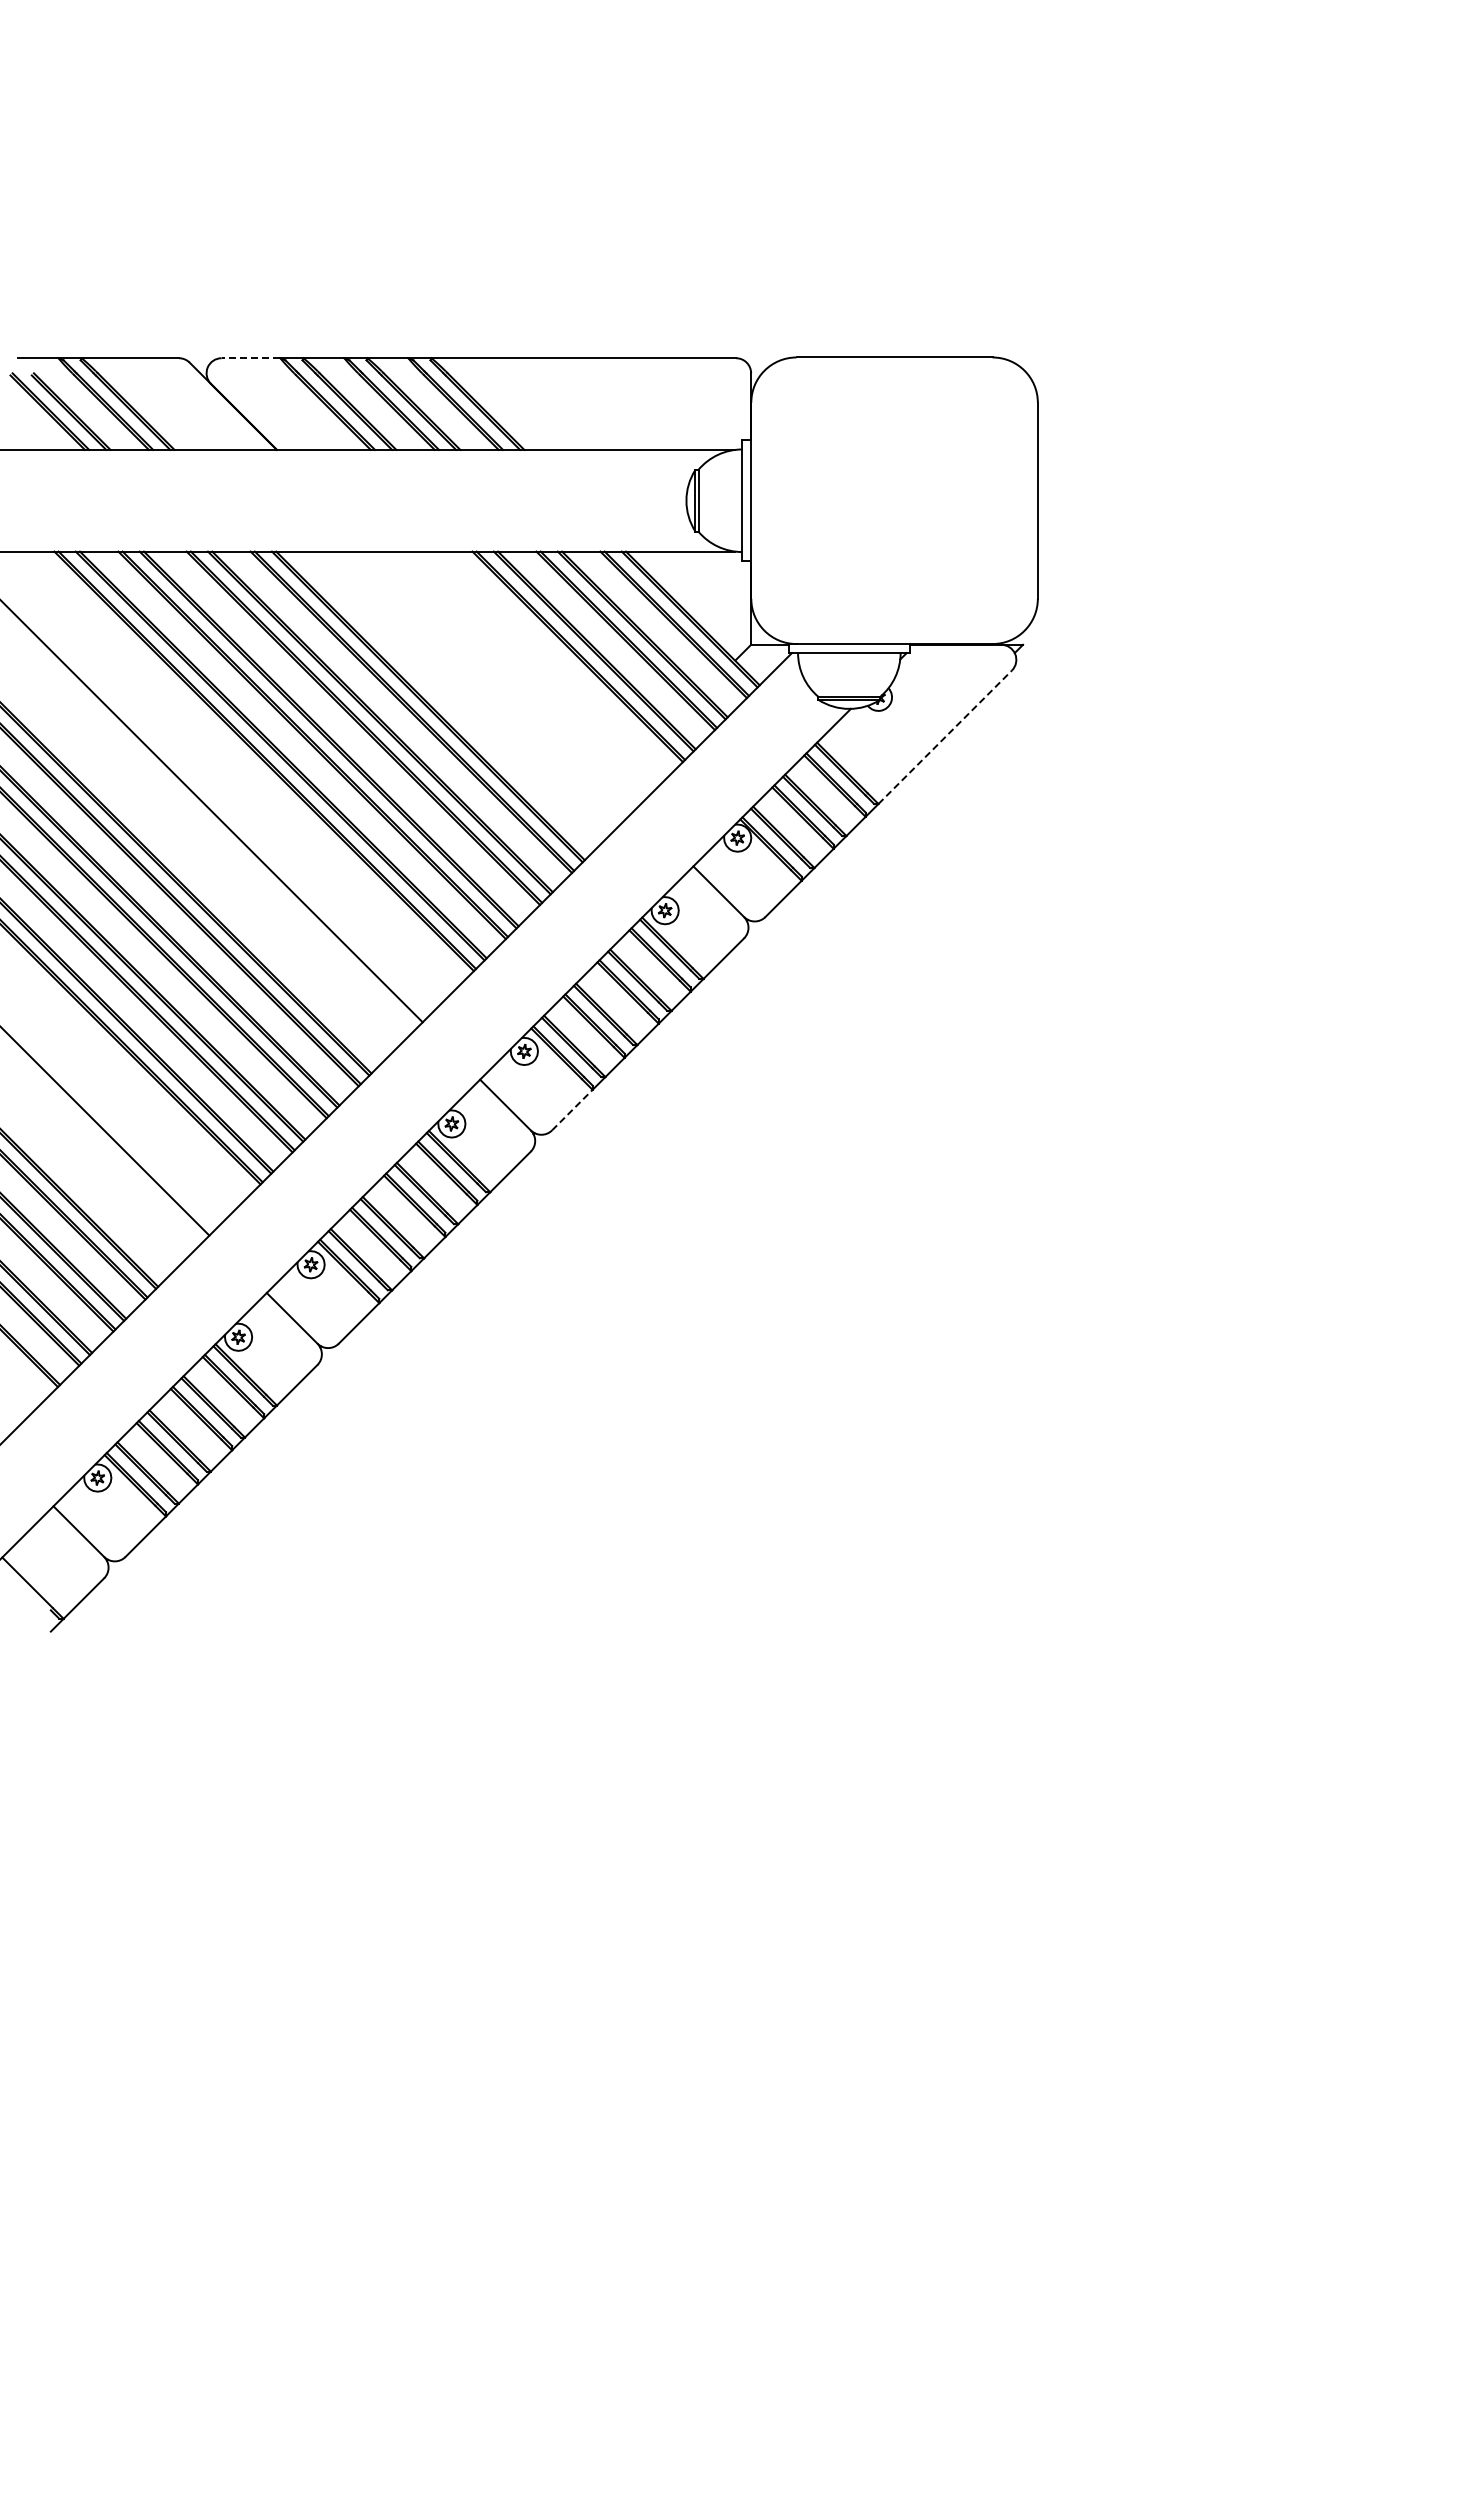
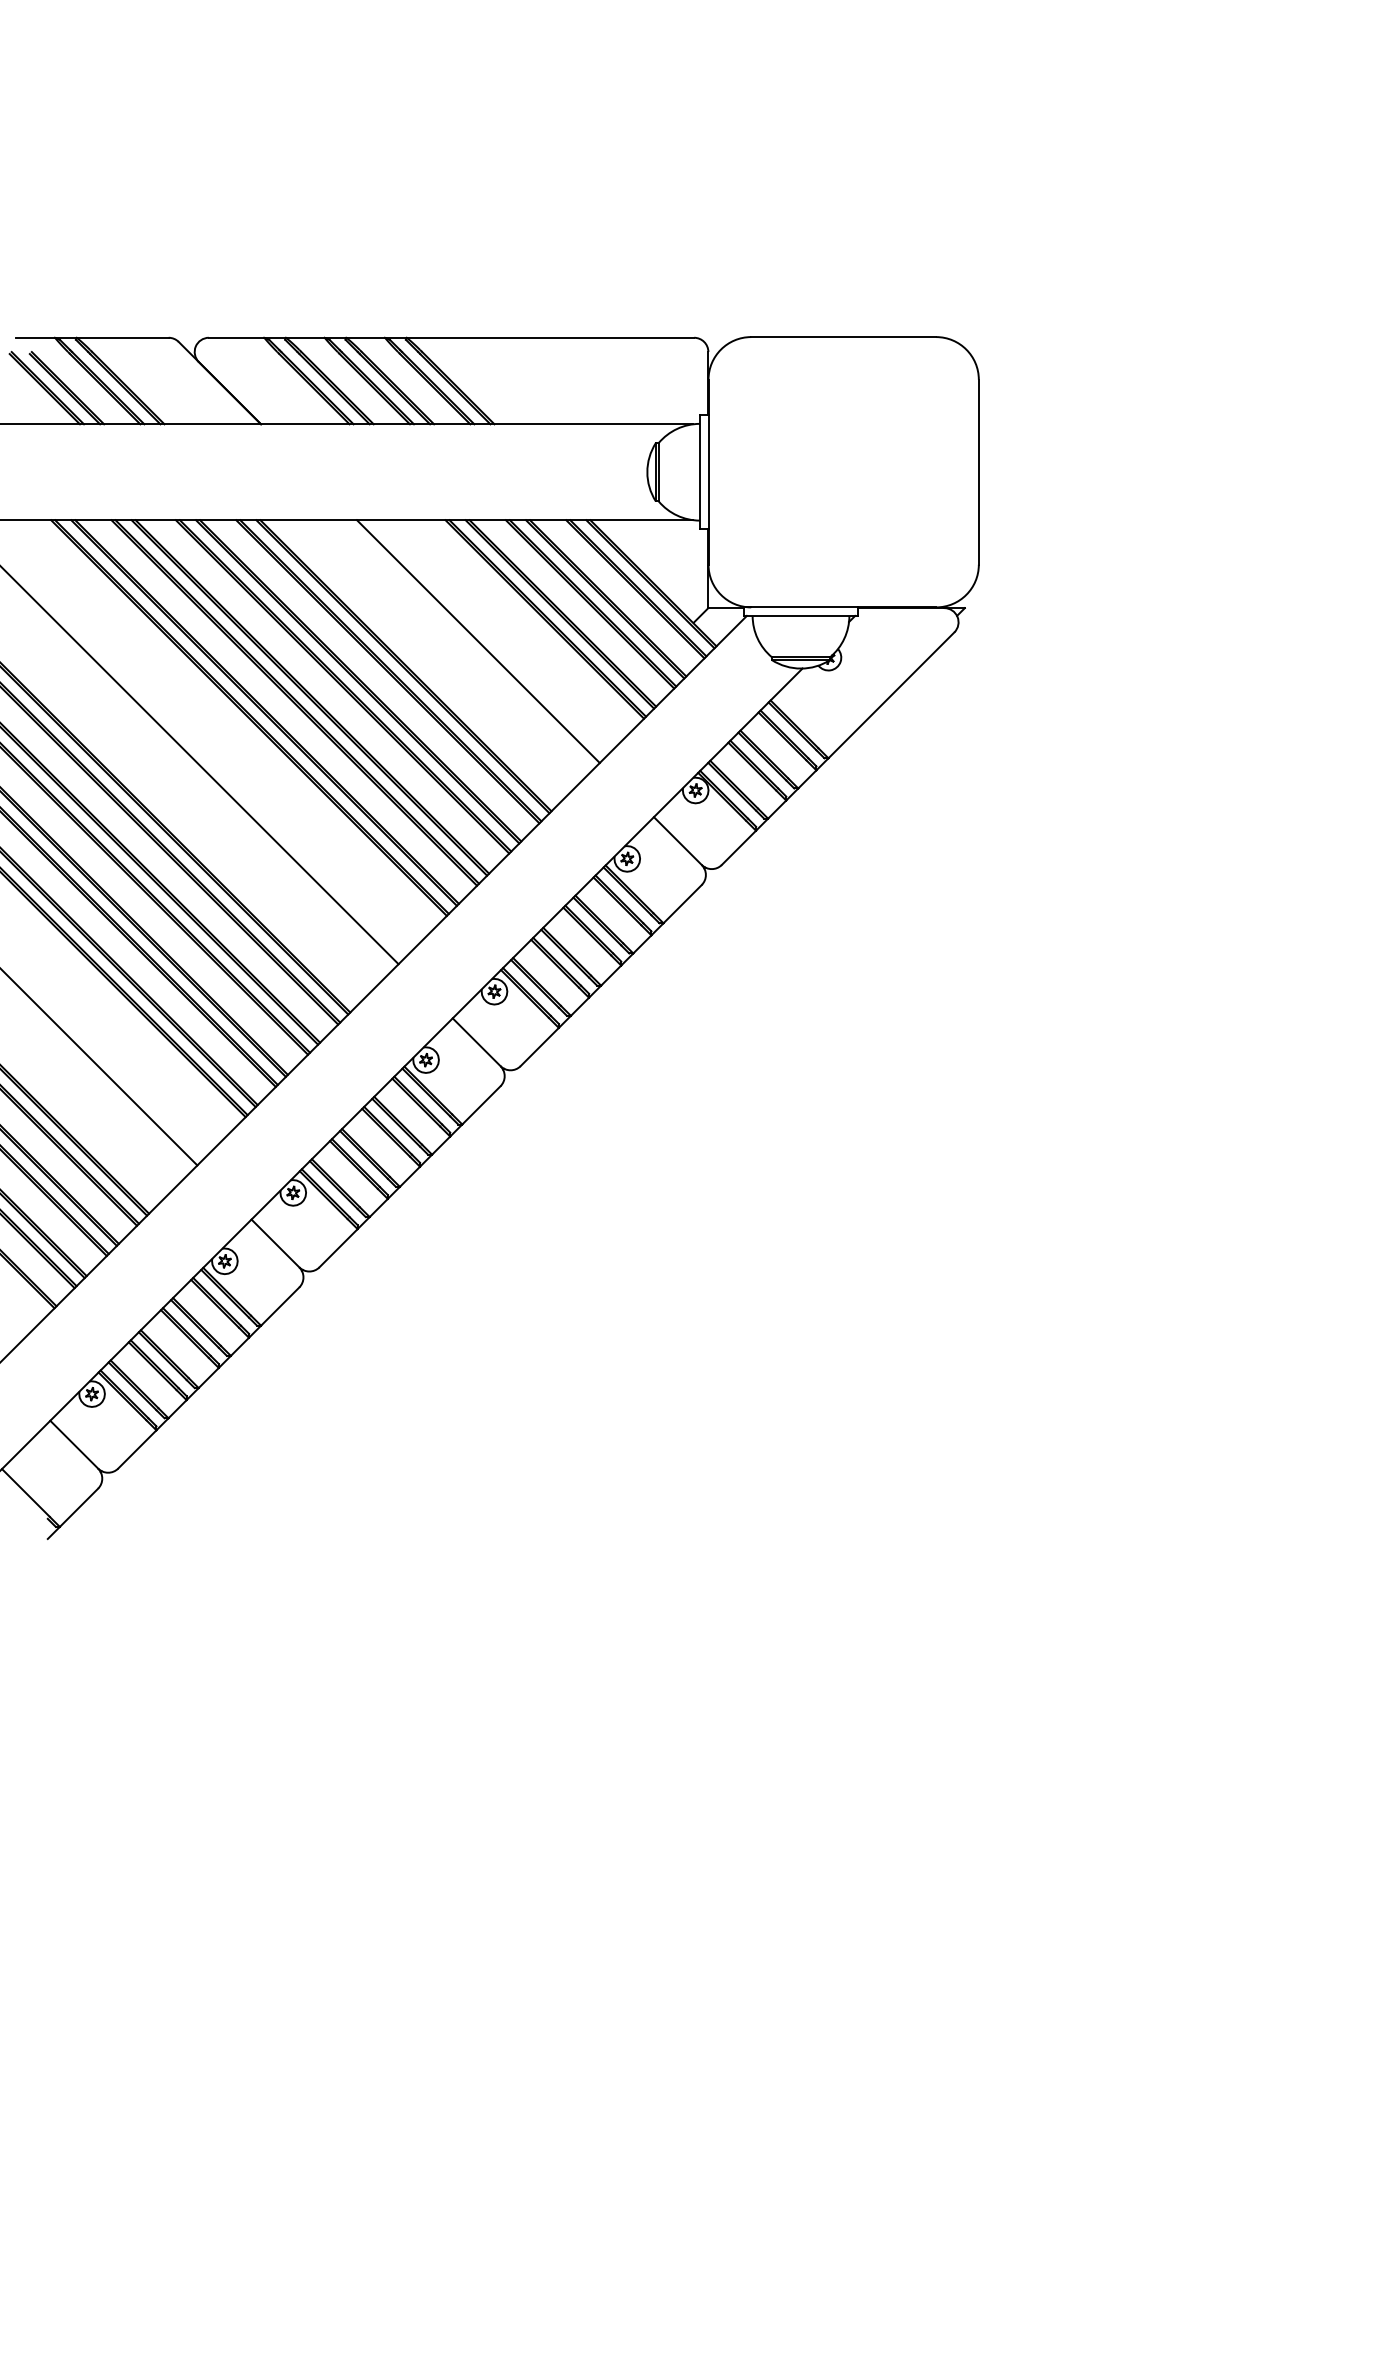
line: (250, 358) -> (236, 338), dashed -> solid
line: (507, 680) -> (478, 641), added
line: (945, 736) -> (891, 694), dashed -> solid
line: (572, 1110) -> (539, 1047), dashed -> solid

